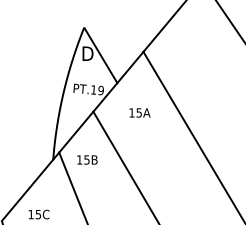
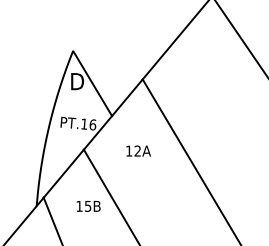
text: (100, 90) -> (92, 124), PT.19 -> PT.16
text: (138, 112) -> (136, 150), 15A -> 12A
text: (87, 159) -> (88, 205), moved

